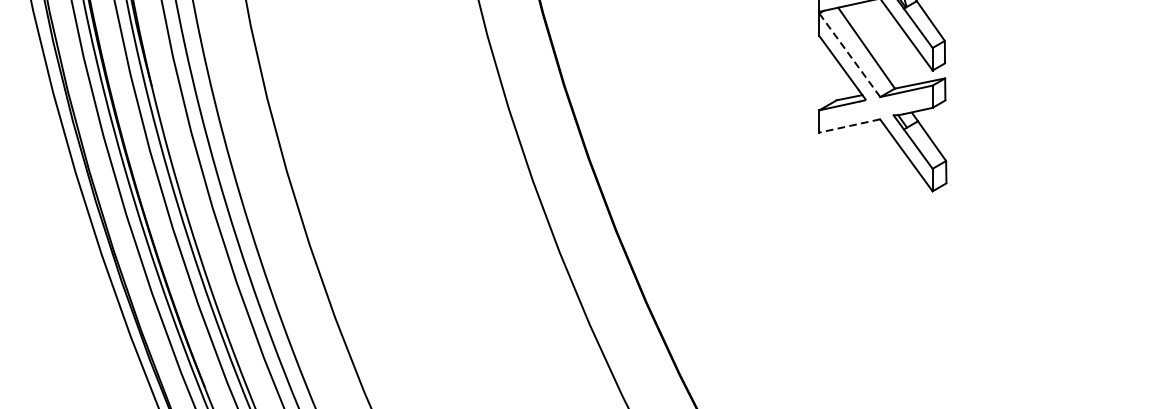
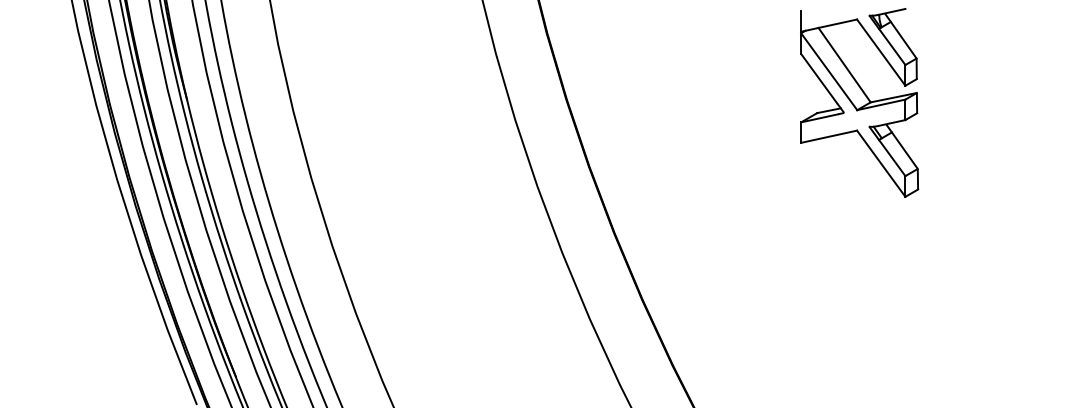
line: (850, 55) -> (829, 71), dashed -> solid
line: (850, 125) -> (829, 136), dashed -> solid

